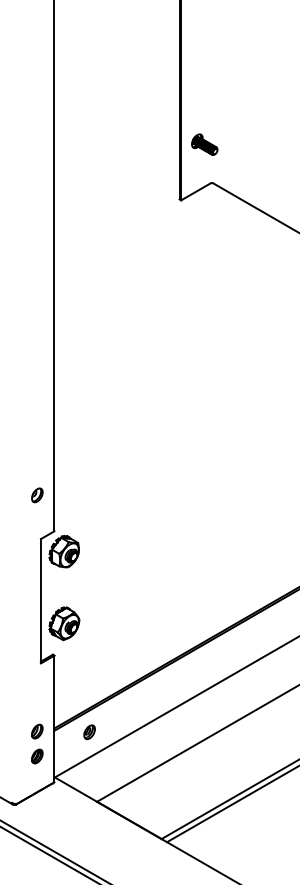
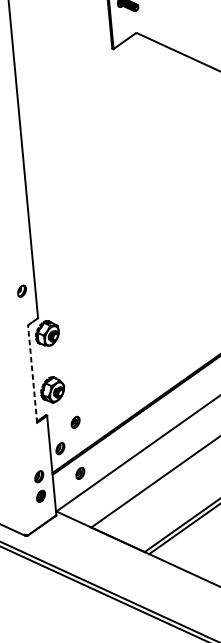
line: (40, 600) -> (32, 373), solid -> dashed
part: (89, 667) -> (75, 422), added
part: (67, 698) -> (60, 448), added

